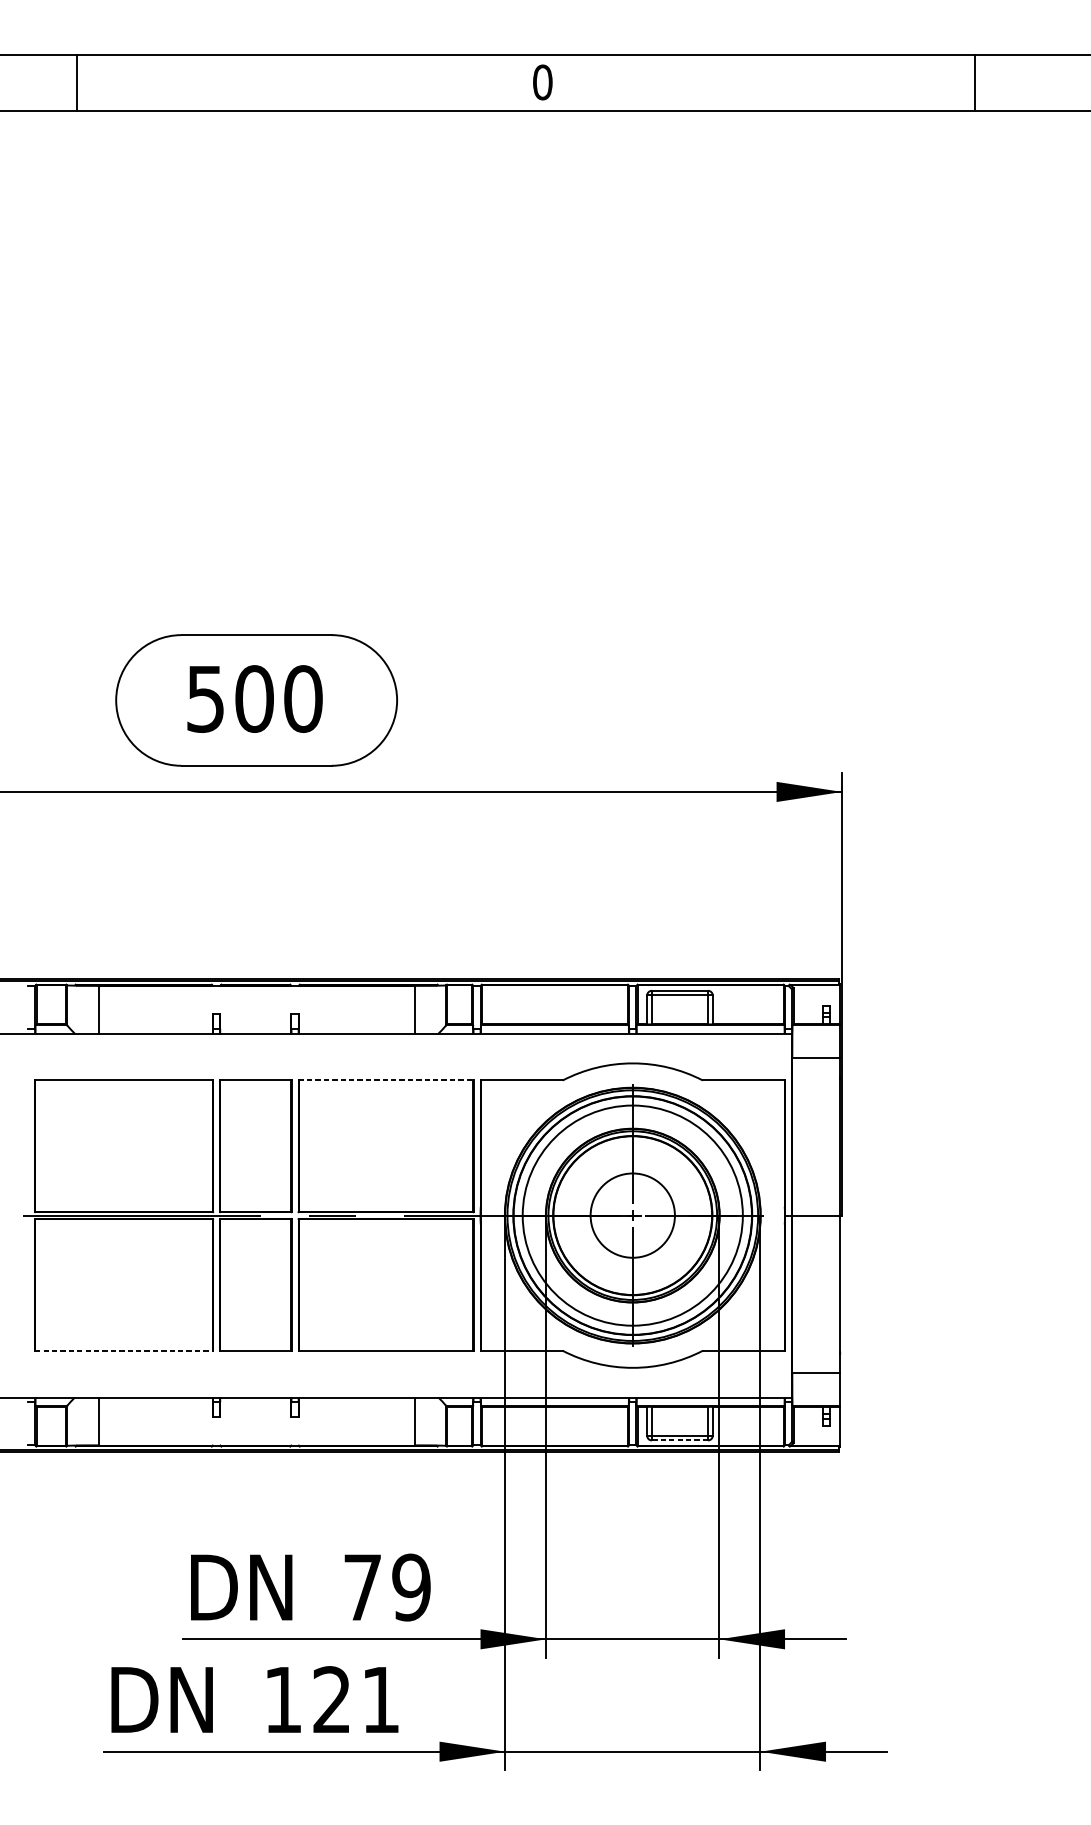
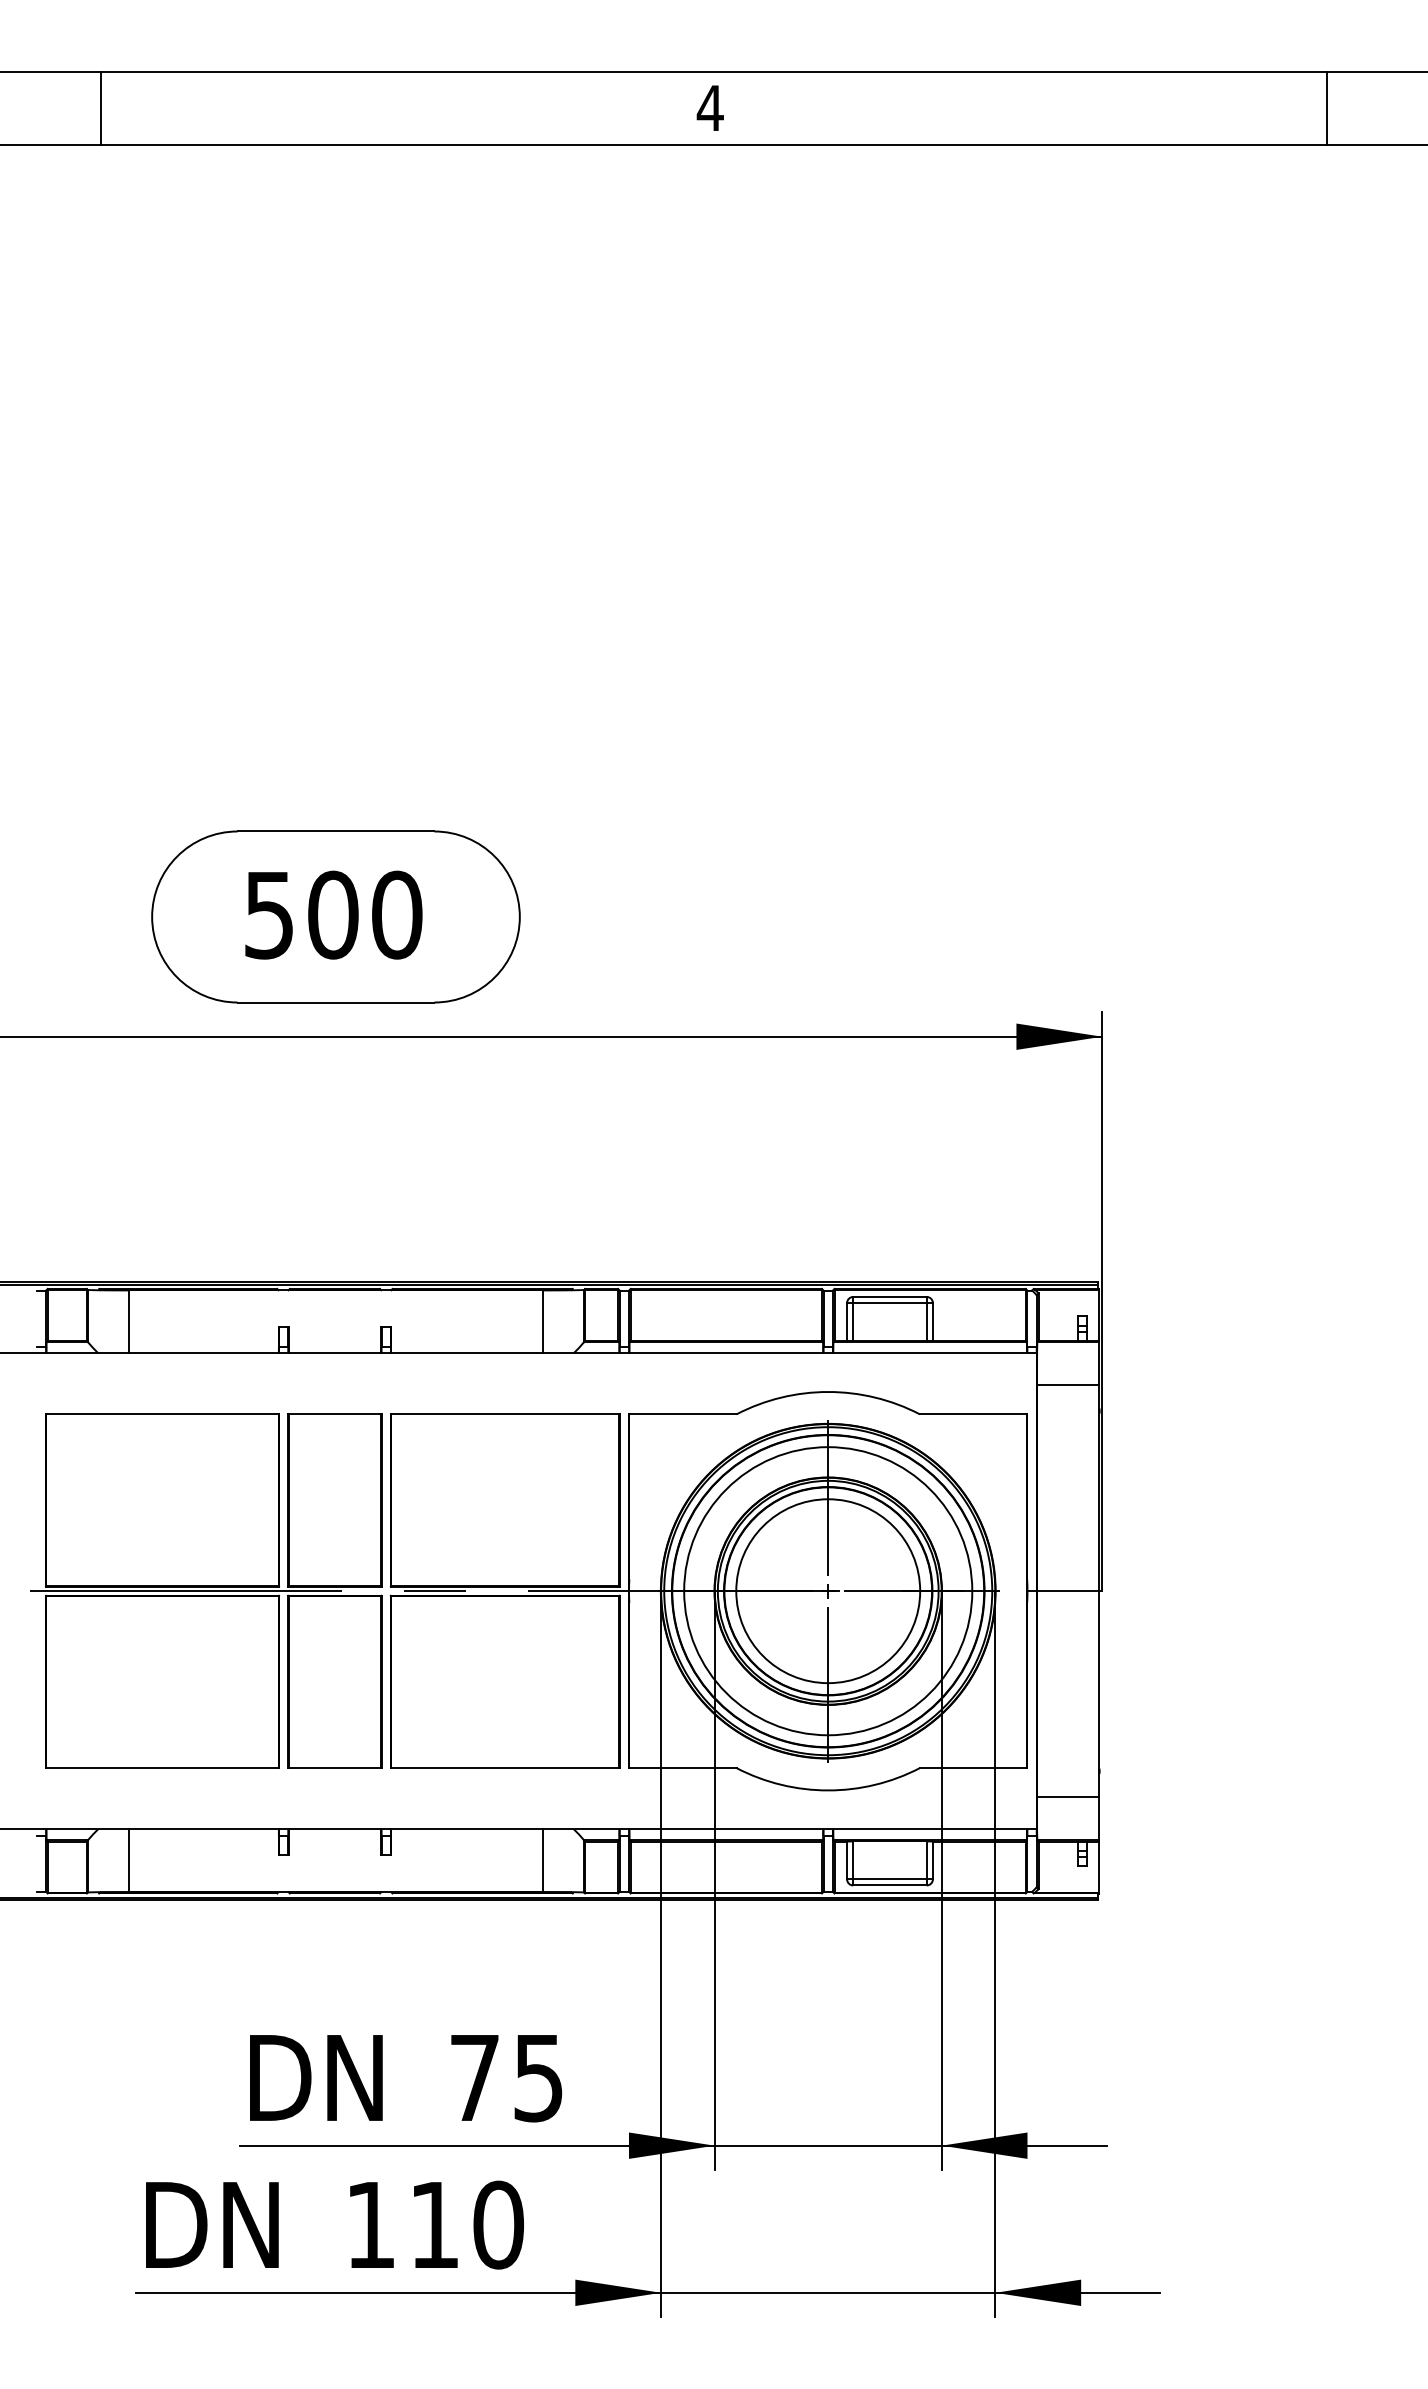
text: (542, 81) -> (709, 107), 0 -> 4
line: (974, 82) -> (1326, 108), moved
line: (386, 1080) -> (505, 1414), dashed -> solid
circle: (632, 1215) -> (828, 1591), size x1.67
line: (124, 1351) -> (163, 1768), dashed -> solid
line: (680, 1440) -> (890, 1885), dashed -> solid
text: (411, 1587) -> (538, 2077), 79 -> 75
text: (357, 1699) -> (467, 2224), 121 -> 110

